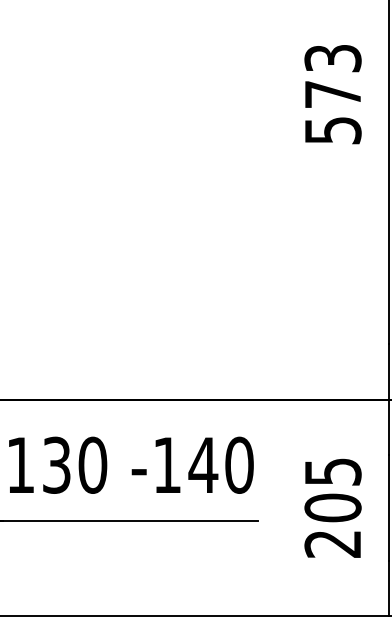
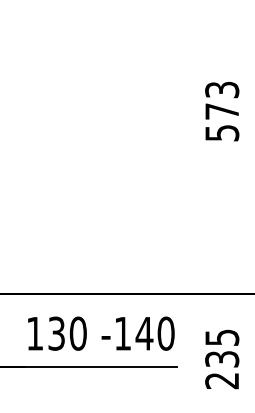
text: (333, 506) -> (222, 358), 205 -> 235

